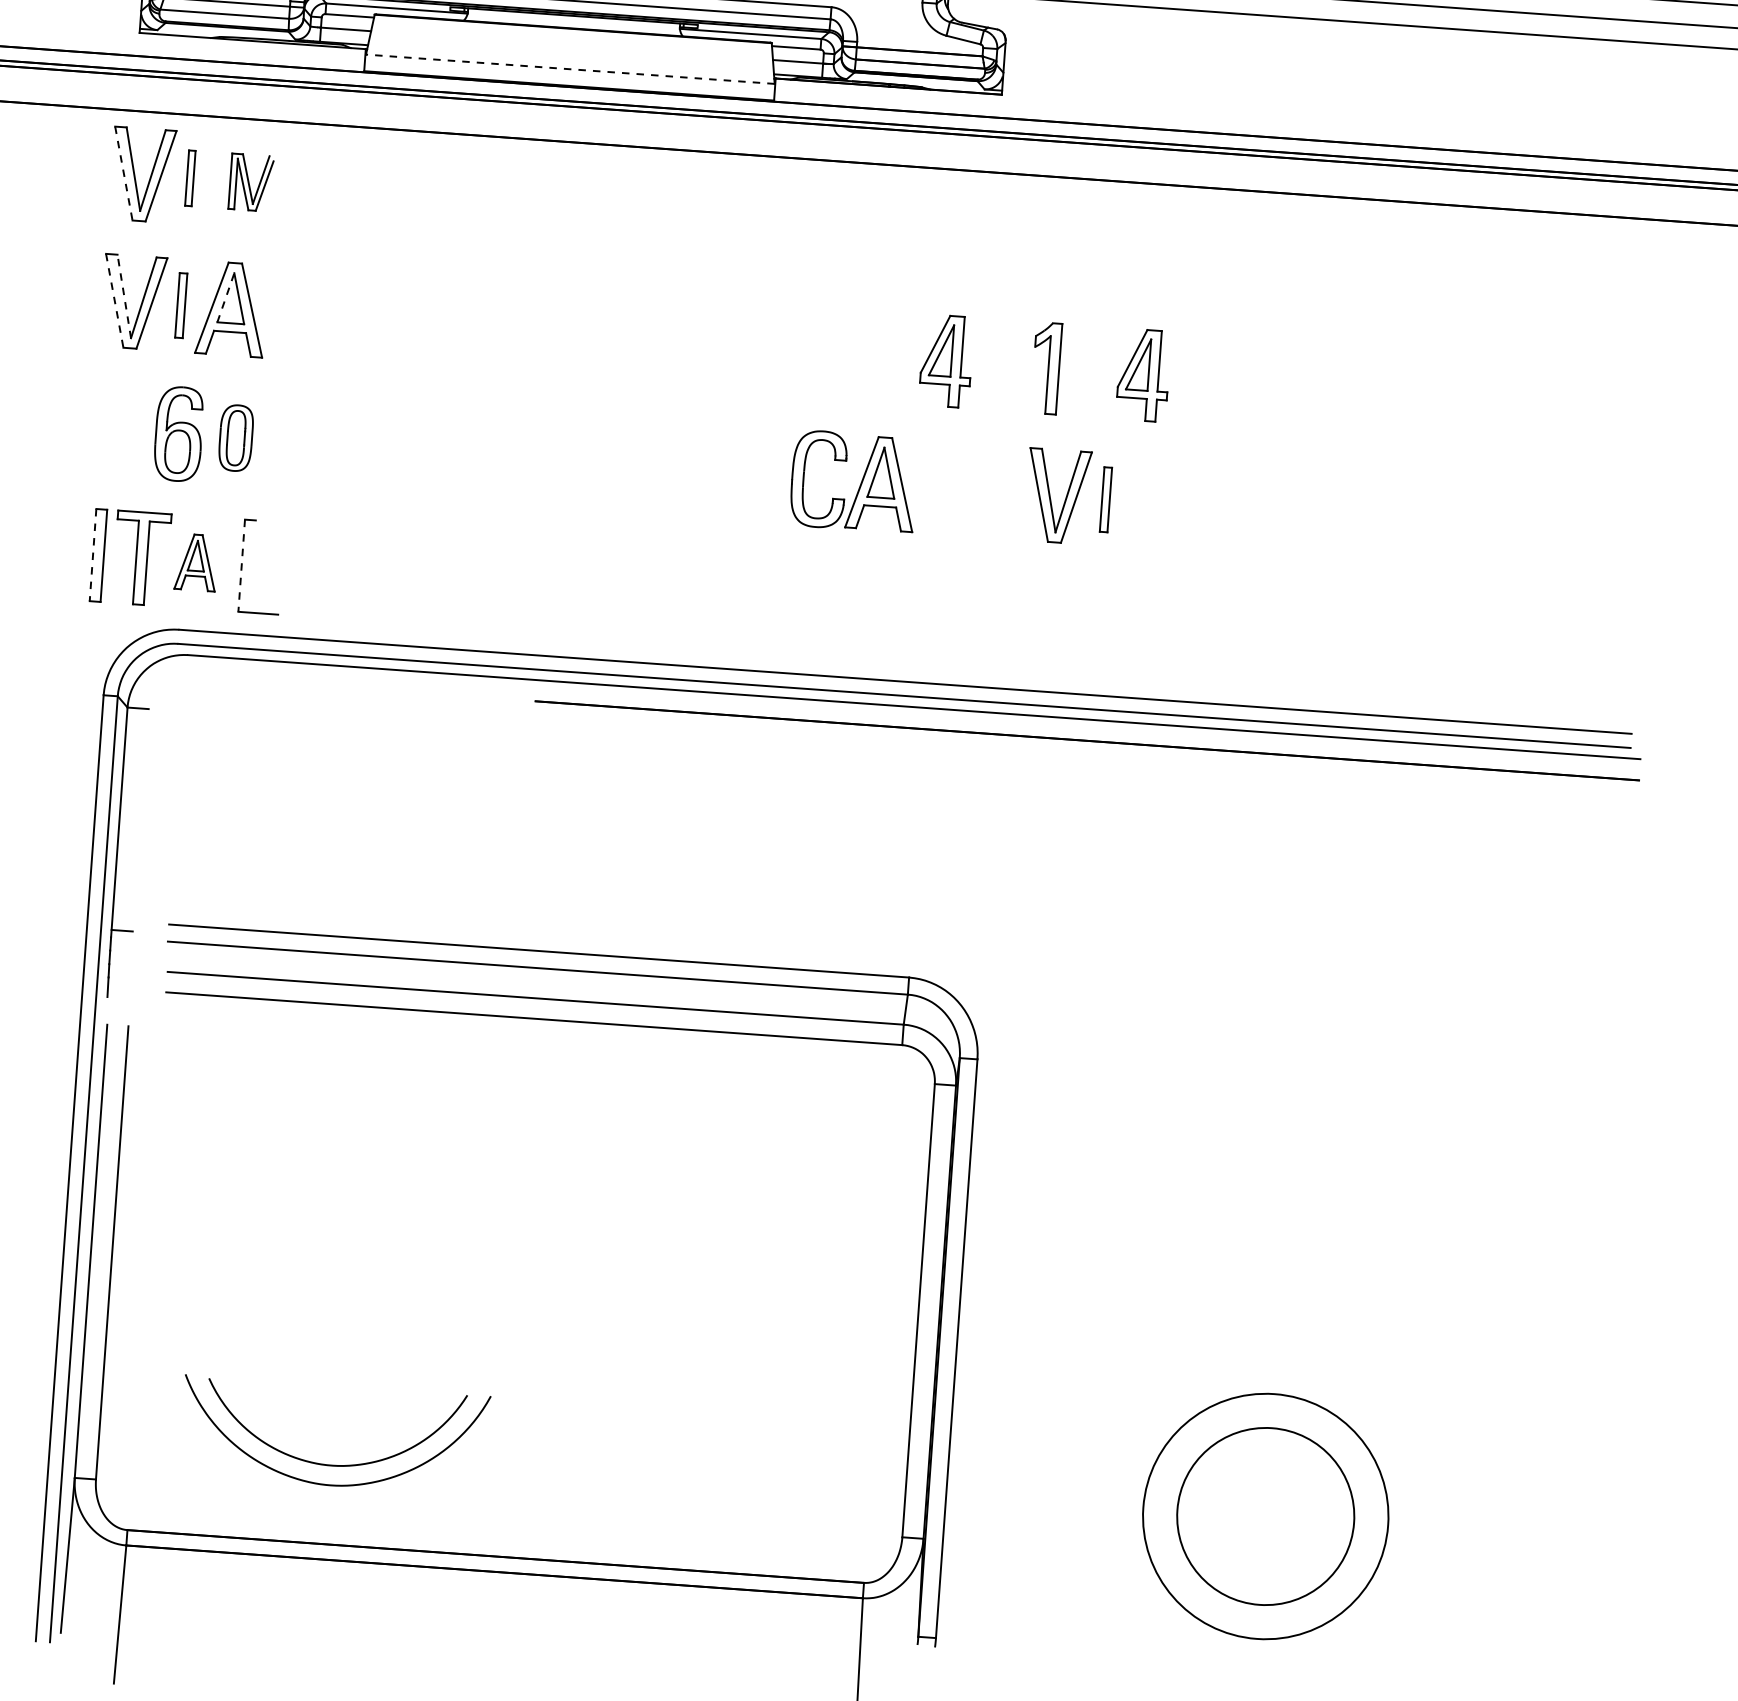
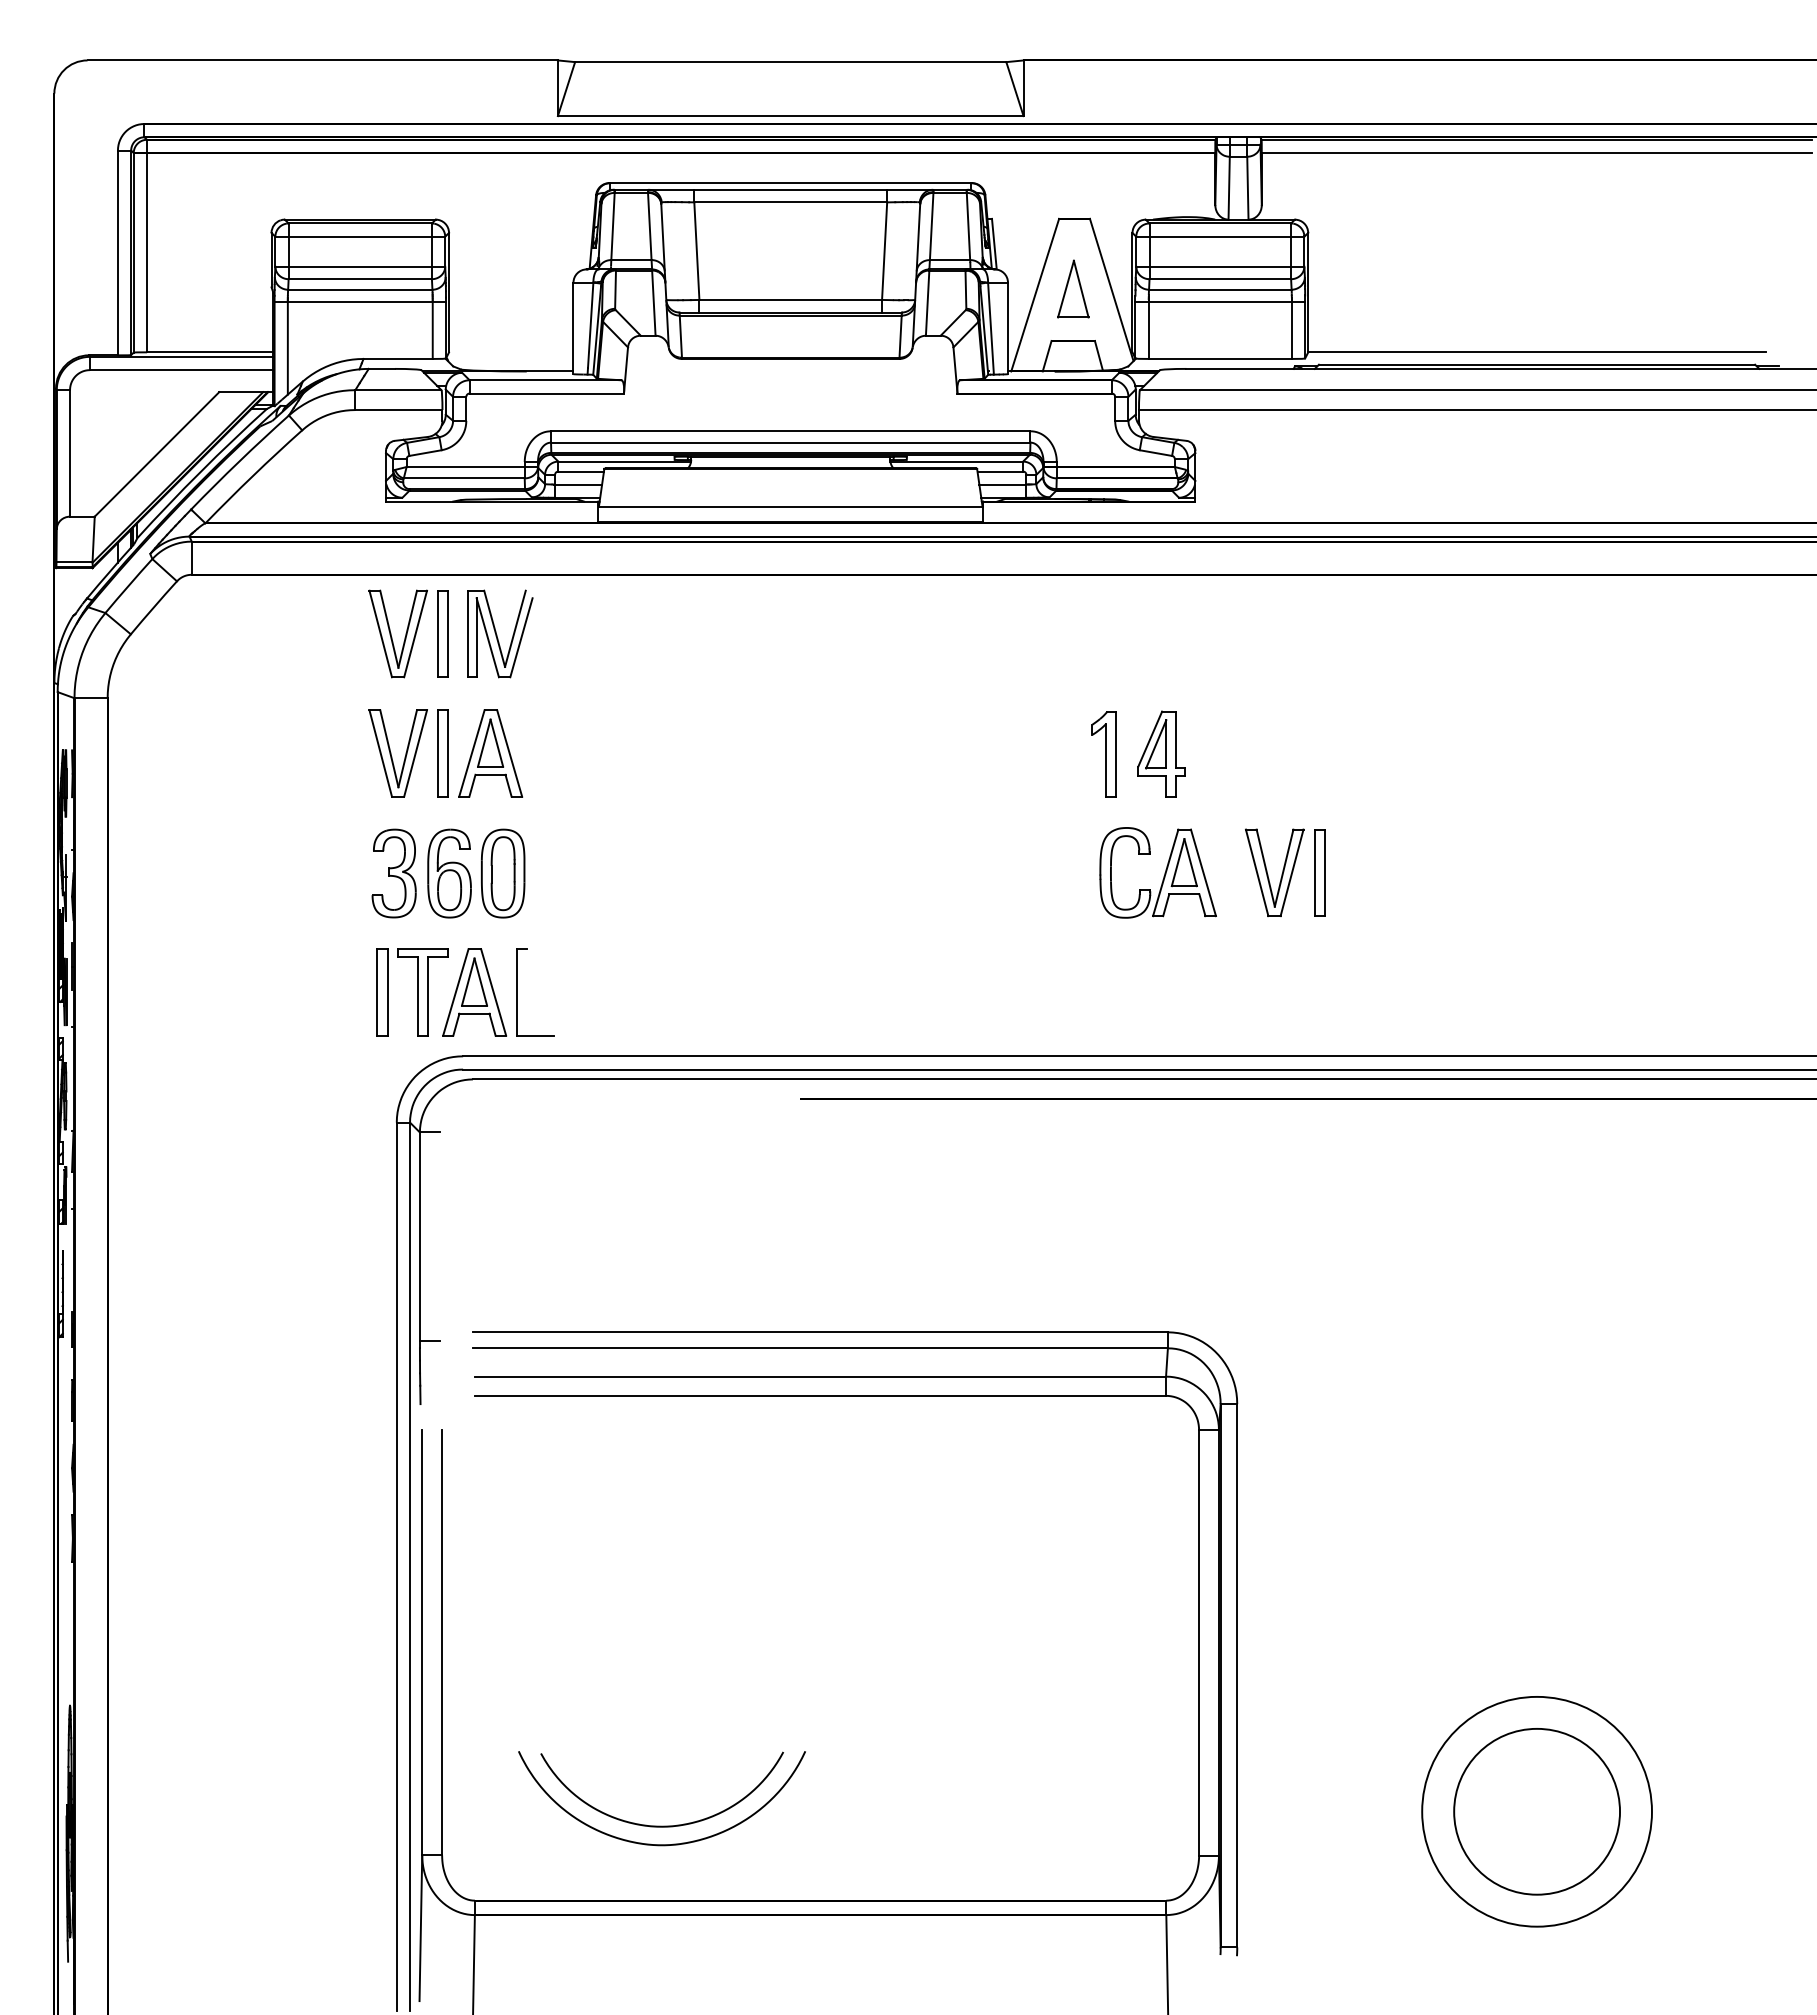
line: (570, 69) -> (790, 506), dashed -> solid
line: (123, 174) -> (380, 634), dashed -> solid
part: (189, 177) -> (442, 633), size x1.67
part: (251, 182) -> (500, 633), size x1.67
line: (124, 296) -> (389, 748), dashed -> solid
line: (226, 297) -> (484, 742), dashed -> solid
line: (114, 300) -> (380, 753), dashed -> solid
part: (180, 305) -> (442, 753), size x1.43
part: (1045, 368) -> (1103, 754), moved
part: (1143, 374) -> (1346, 753), removed
part: (119, 429) -> (393, 873), added
part: (236, 438) -> (503, 873), size x1.43
part: (860, 481) -> (1164, 872), moved
part: (1105, 499) -> (1319, 872), size x1.43
line: (93, 555) -> (377, 992), dashed -> solid
part: (196, 562) -> (474, 992), size x1.67
line: (242, 565) -> (517, 992), dashed -> solid

